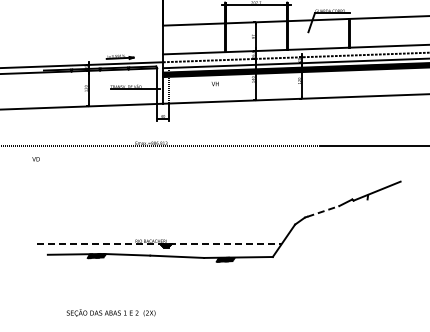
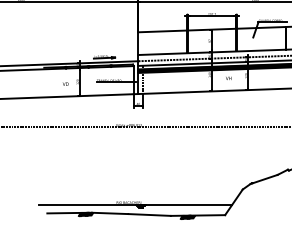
text: (214, 84) -> (228, 78), moved
text: (35, 159) -> (65, 84), moved
line: (323, 211) -> (265, 179), dashed -> solid
line: (160, 243) -> (136, 204), dashed -> solid

